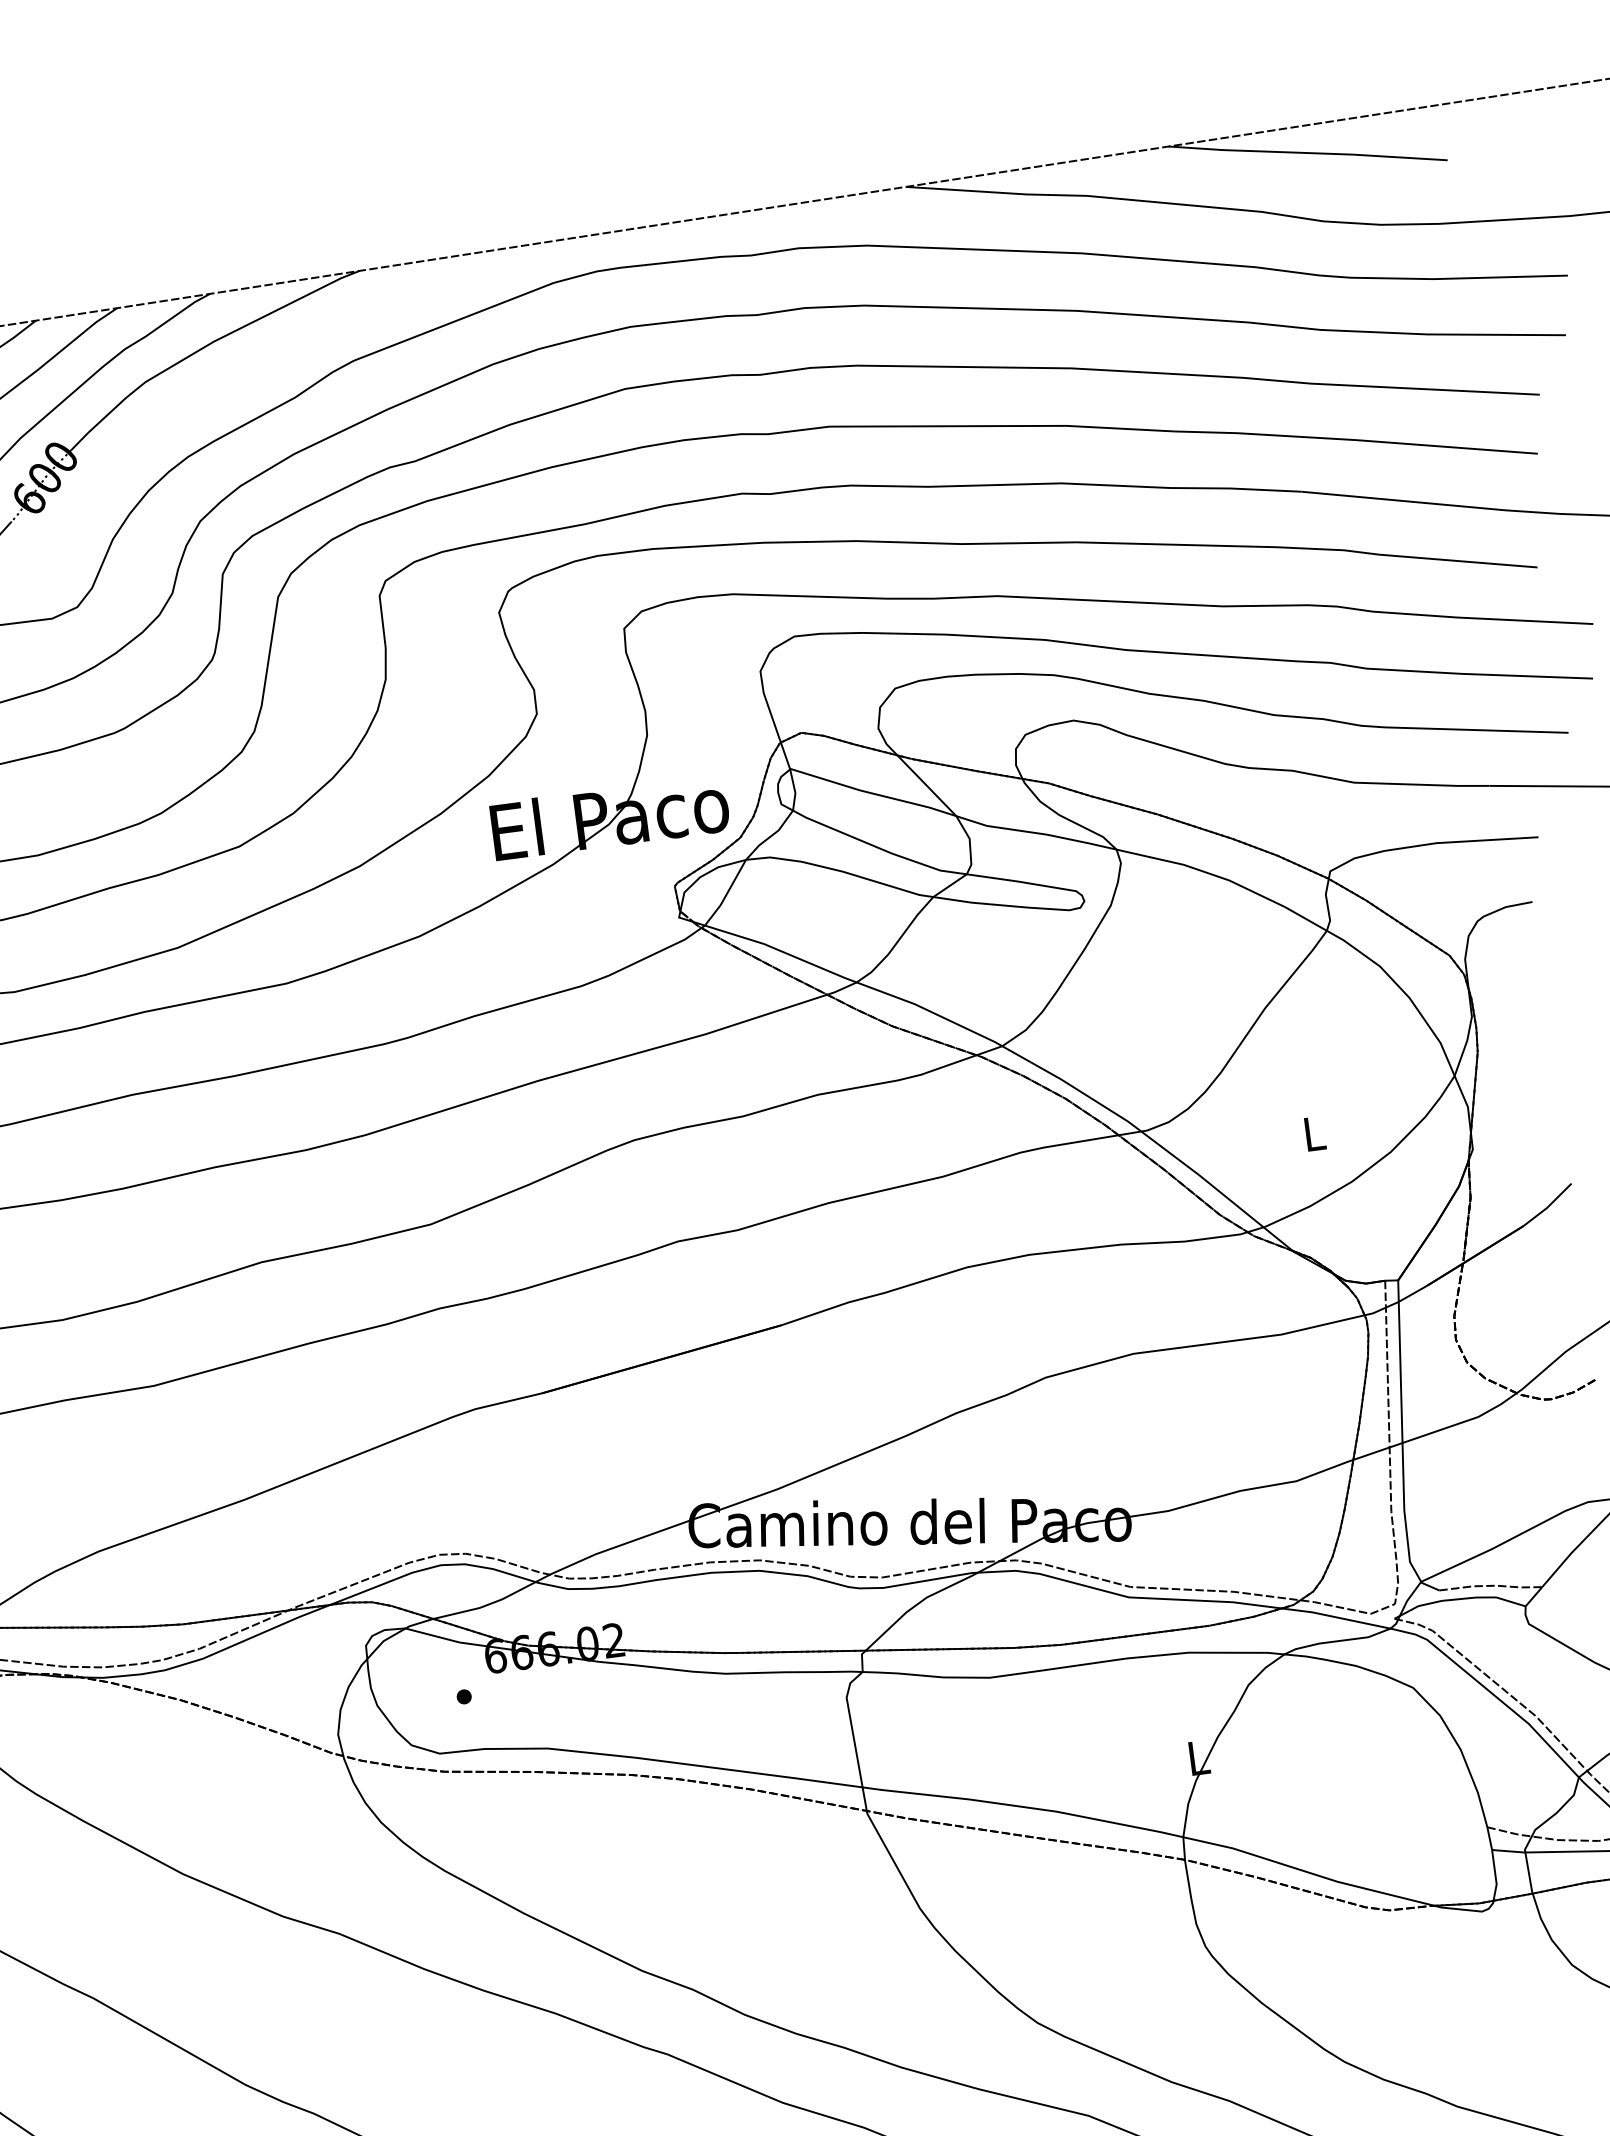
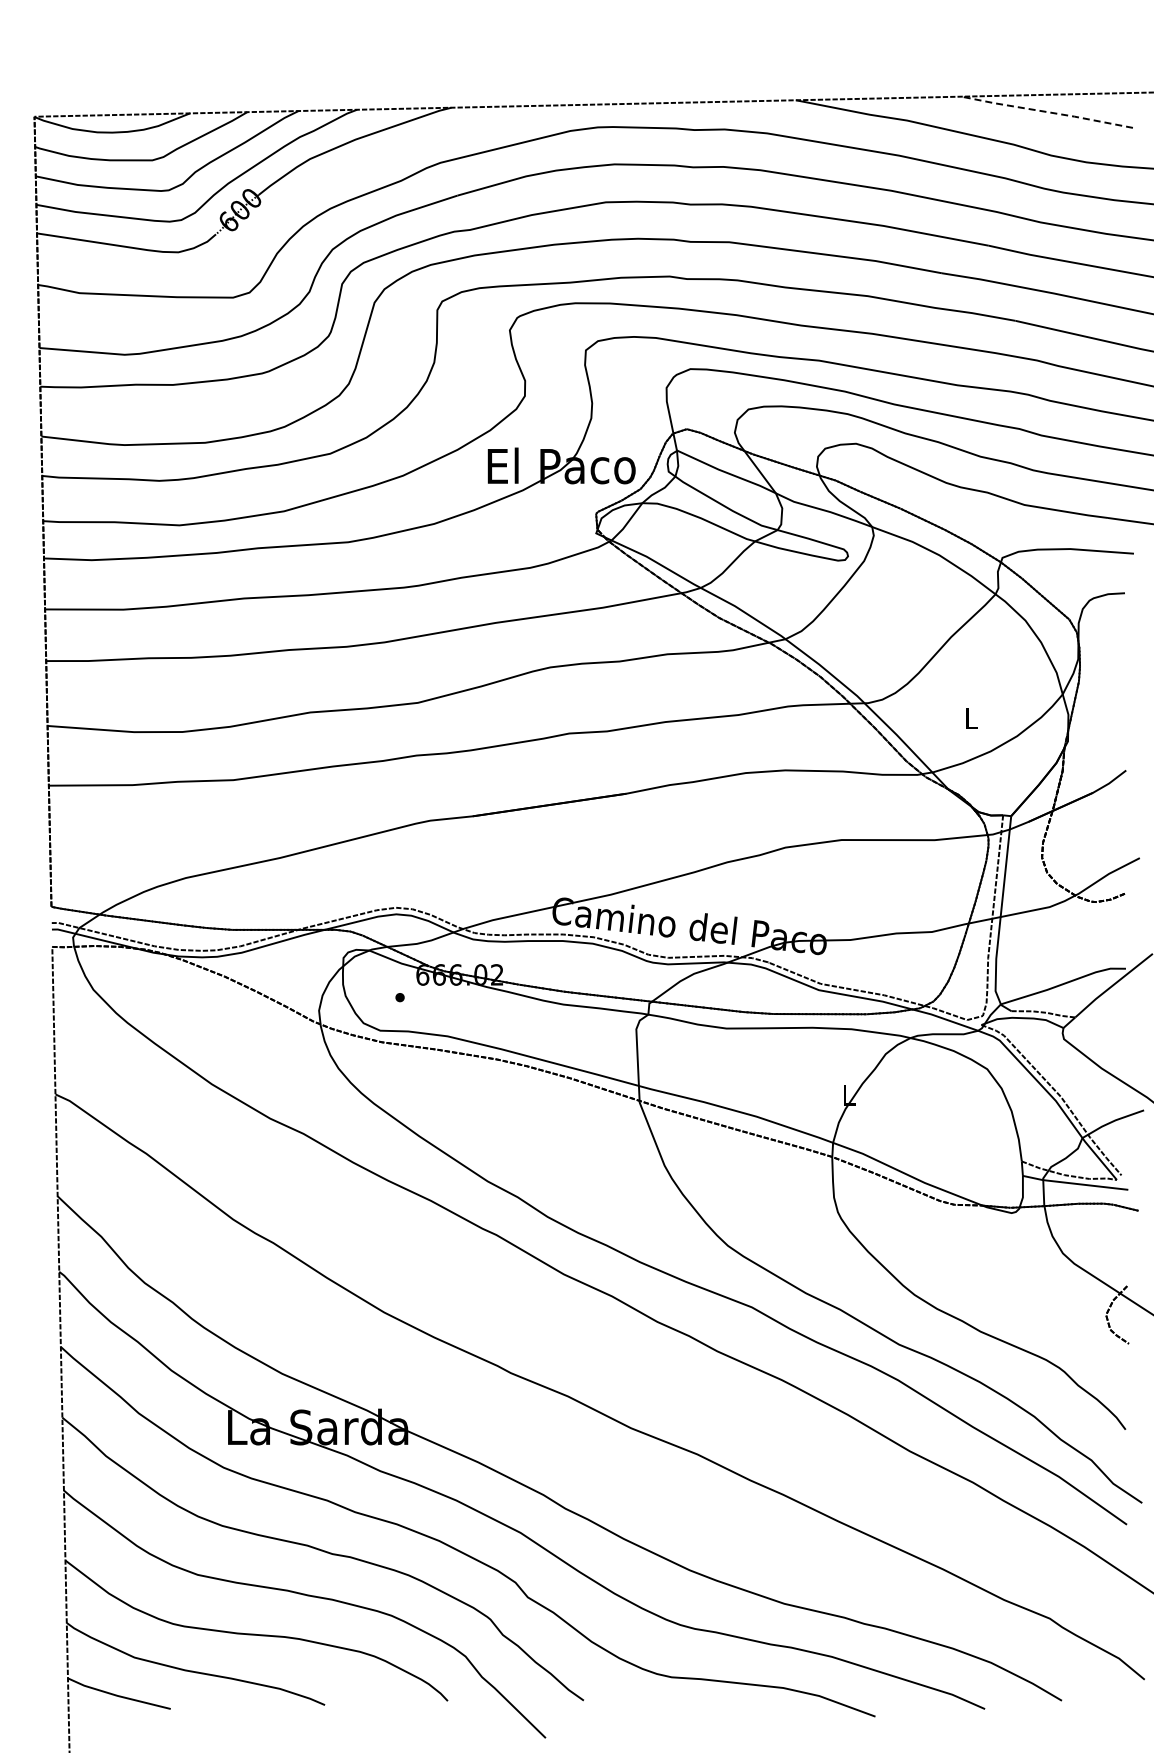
line: (1308, 153) -> (1047, 112), solid -> dashed

